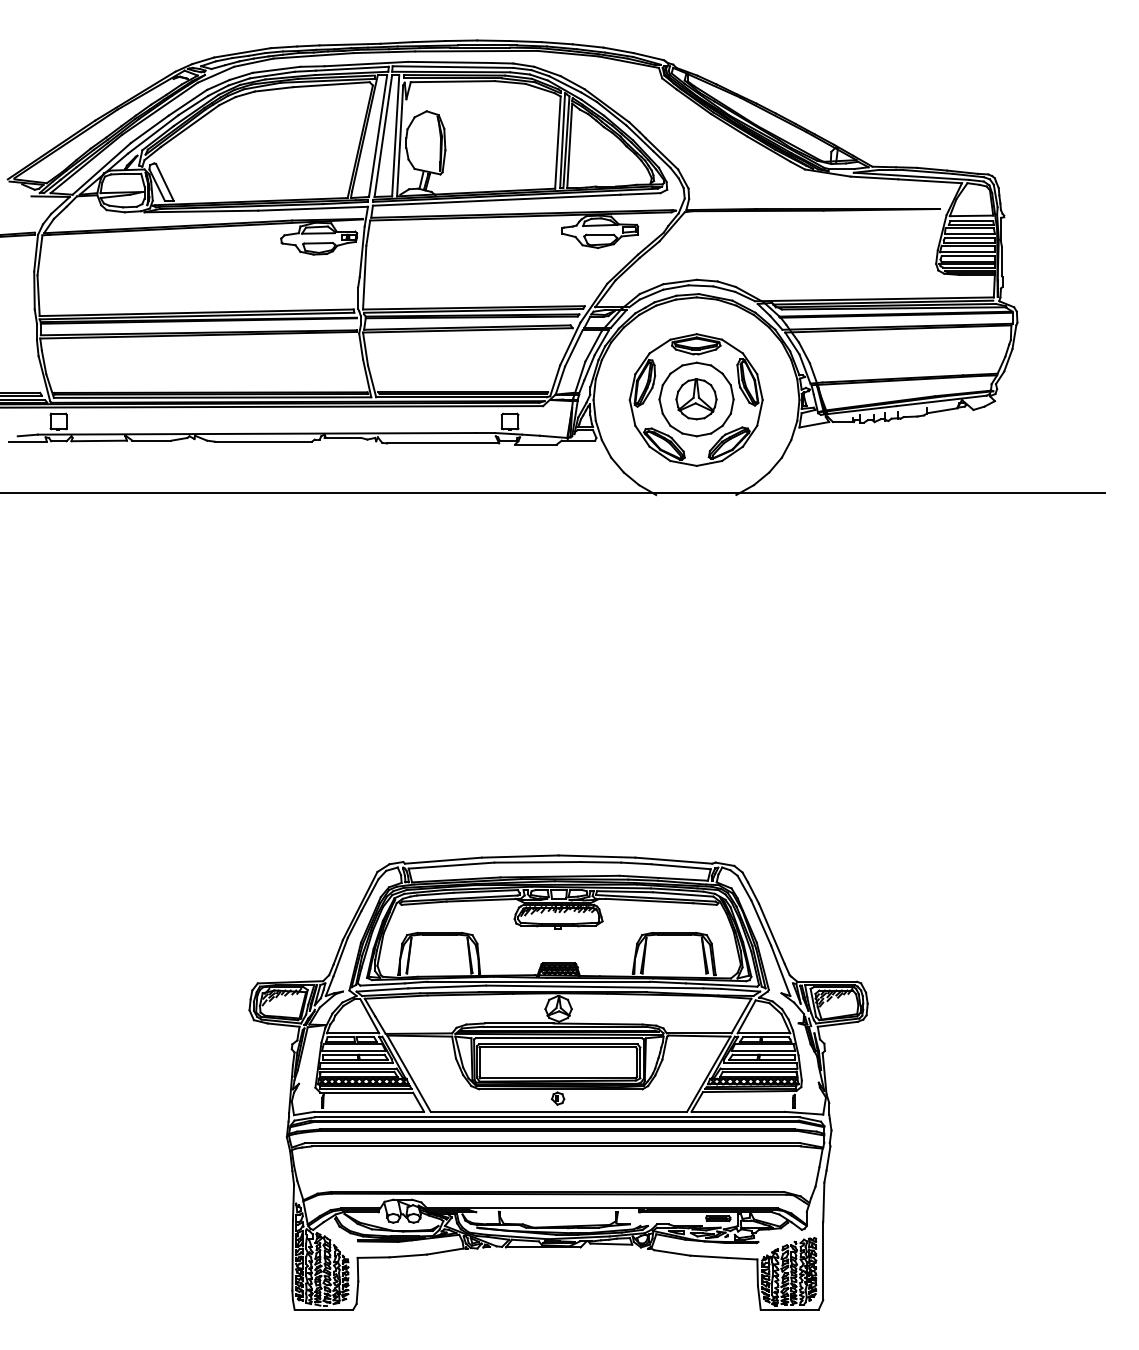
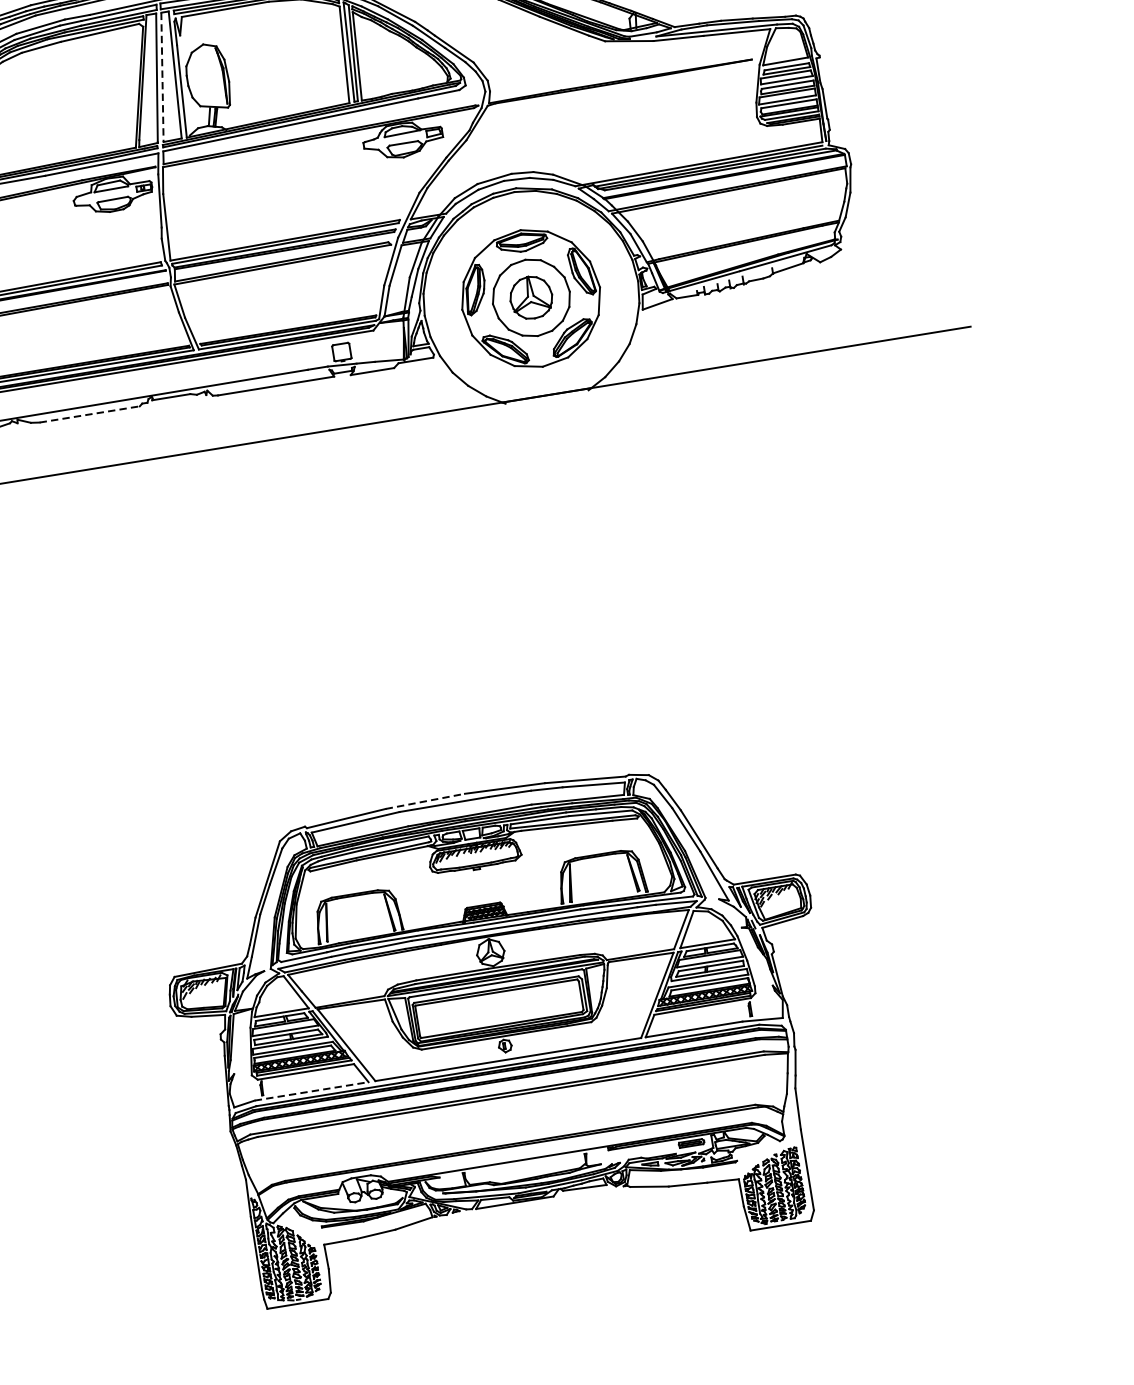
line: (383, 136) -> (162, 77), solid -> dashed
line: (264, 441) -> (90, 414), solid -> dashed
line: (520, 856) -> (425, 801), solid -> dashed
line: (369, 1111) -> (311, 1090), solid -> dashed

